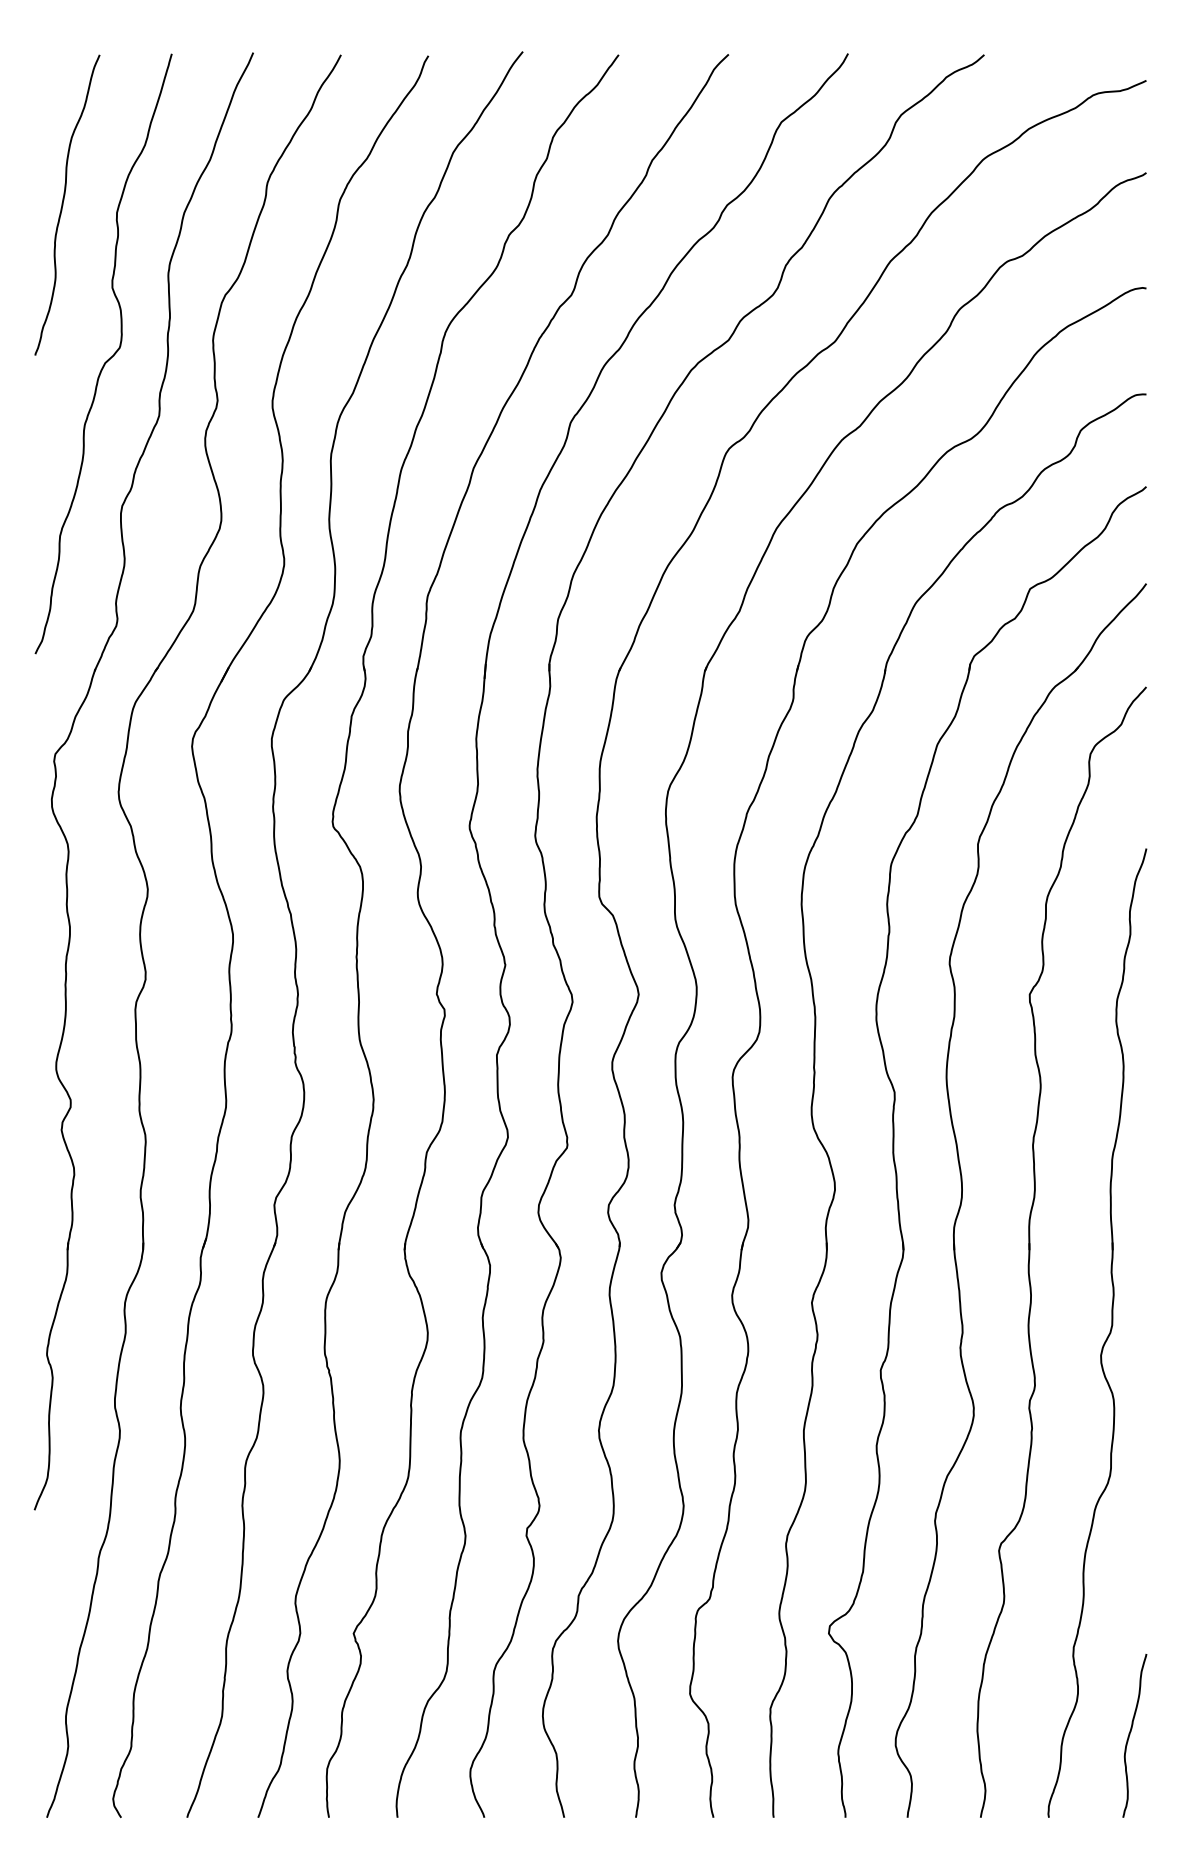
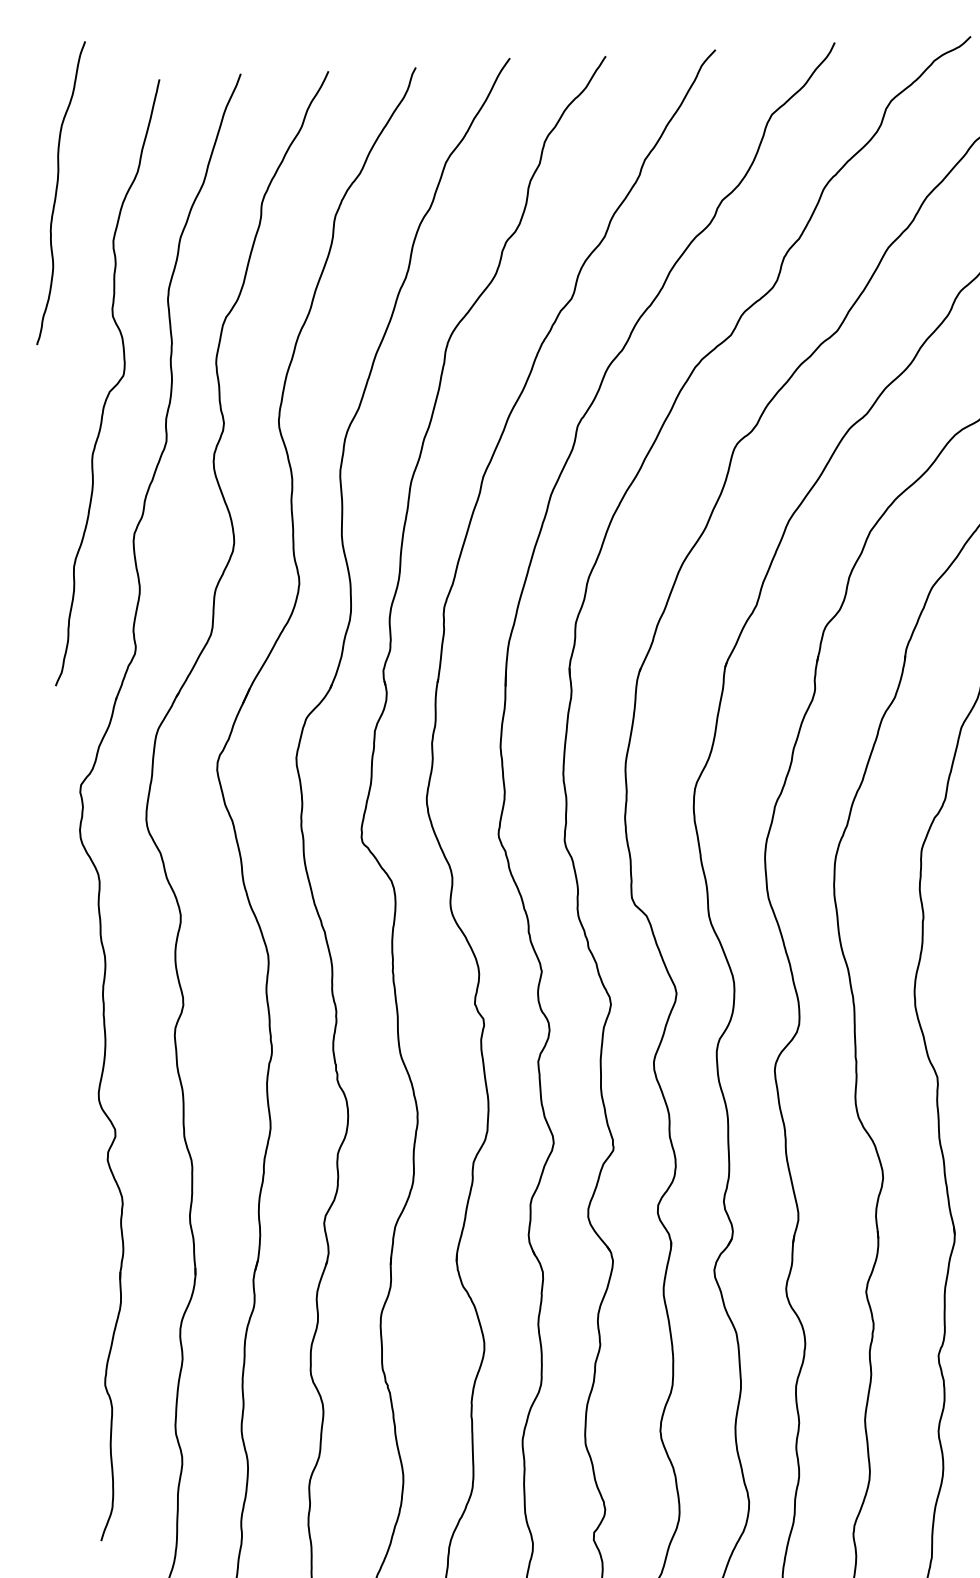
curve: (63, 204) -> (57, 192), moved

